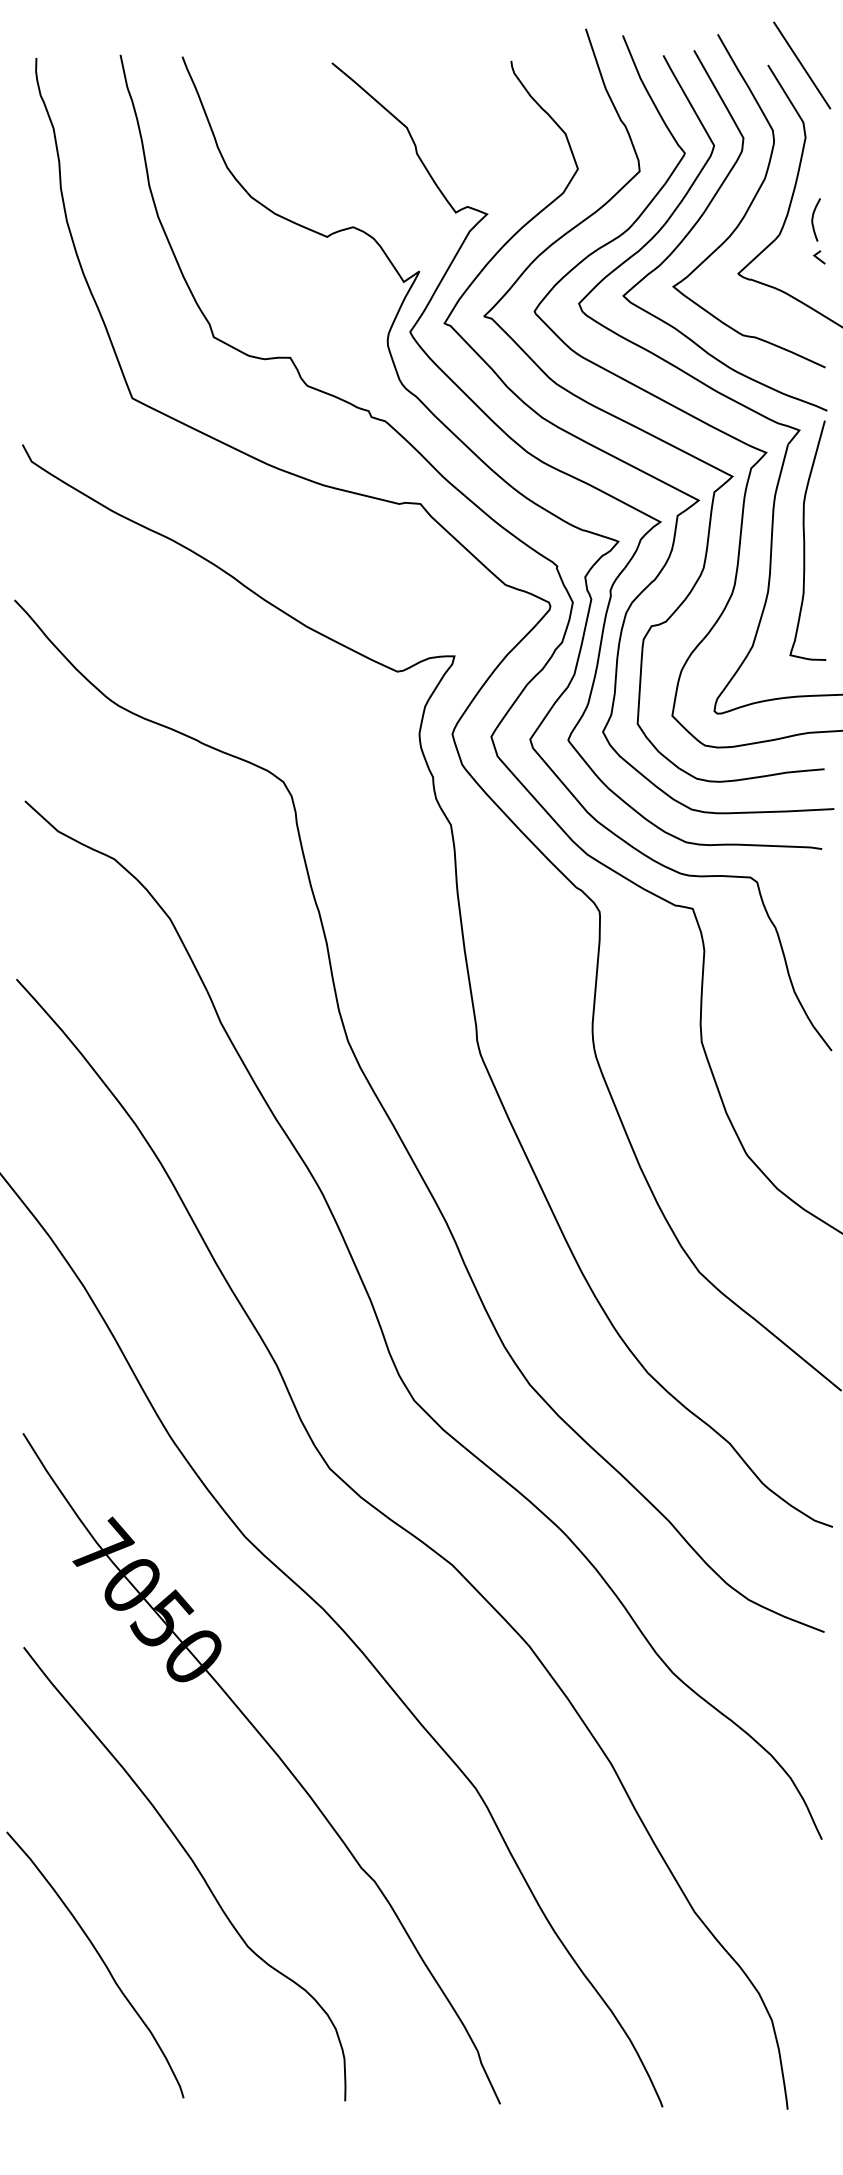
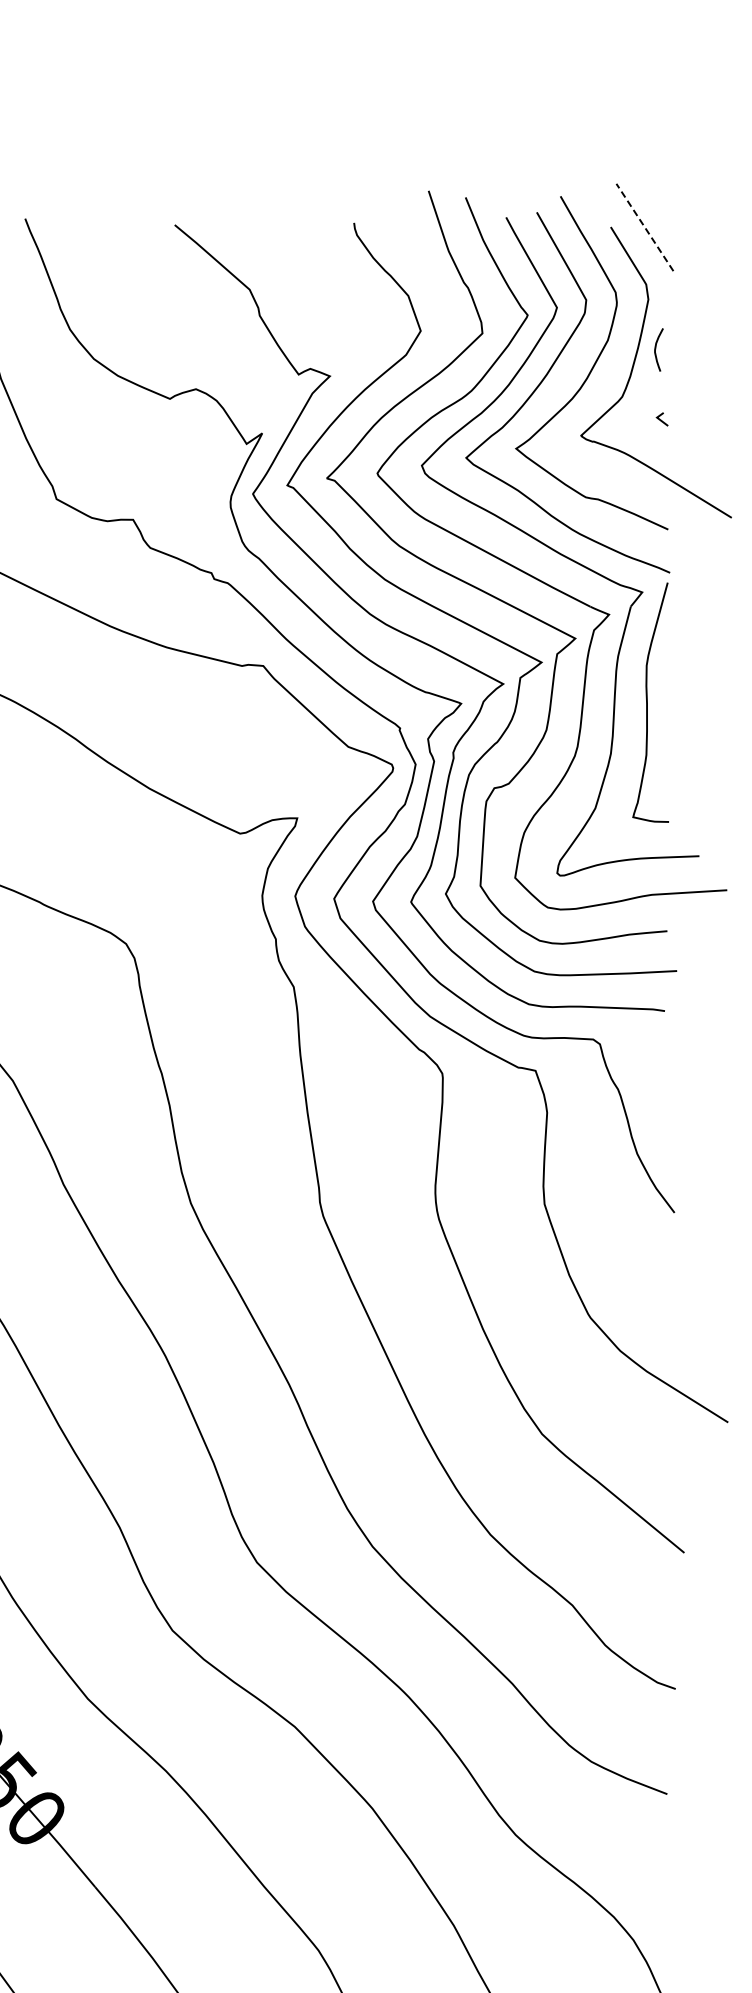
line: (801, 65) -> (644, 227), solid -> dashed
curve: (813, 219) -> (656, 349), moved

